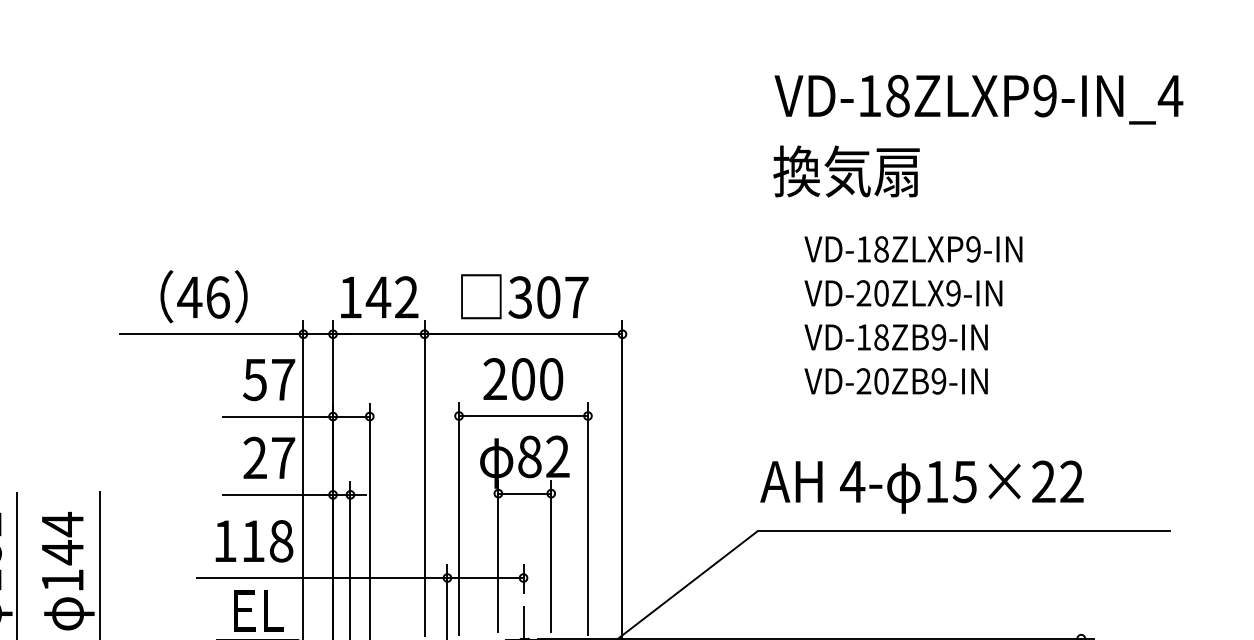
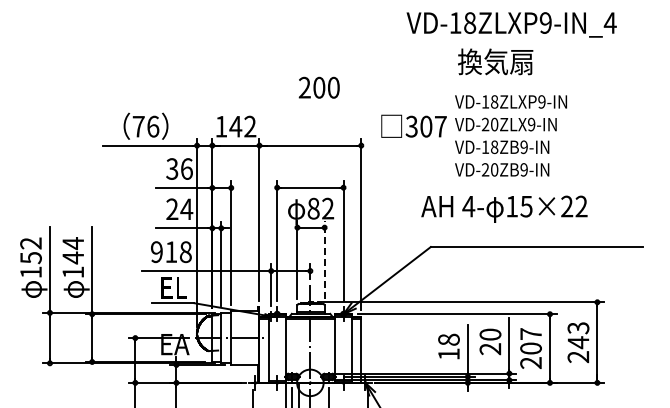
text: (978, 98) -> (511, 24), moved
text: (846, 170) -> (495, 61), moved
text: (523, 295) -> (413, 125), moved
text: (189, 297) -> (138, 126), 46 -> 76
text: (269, 378) -> (179, 168), 57 -> 36
text: (521, 378) -> (318, 87), moved
text: (282, 456) -> (186, 208), 27 -> 24
text: (922, 485) -> (504, 208), moved
text: (224, 541) -> (156, 252), 118 -> 918
line: (550, 555) -> (324, 259), solid -> dashed

